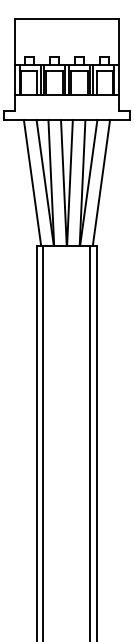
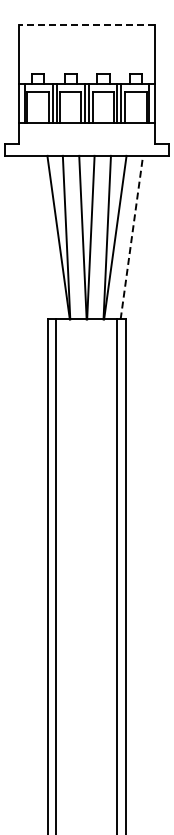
line: (67, 19) -> (87, 25), solid -> dashed
line: (32, 182) -> (41, 237), removed
line: (101, 182) -> (131, 237), solid -> dashed

